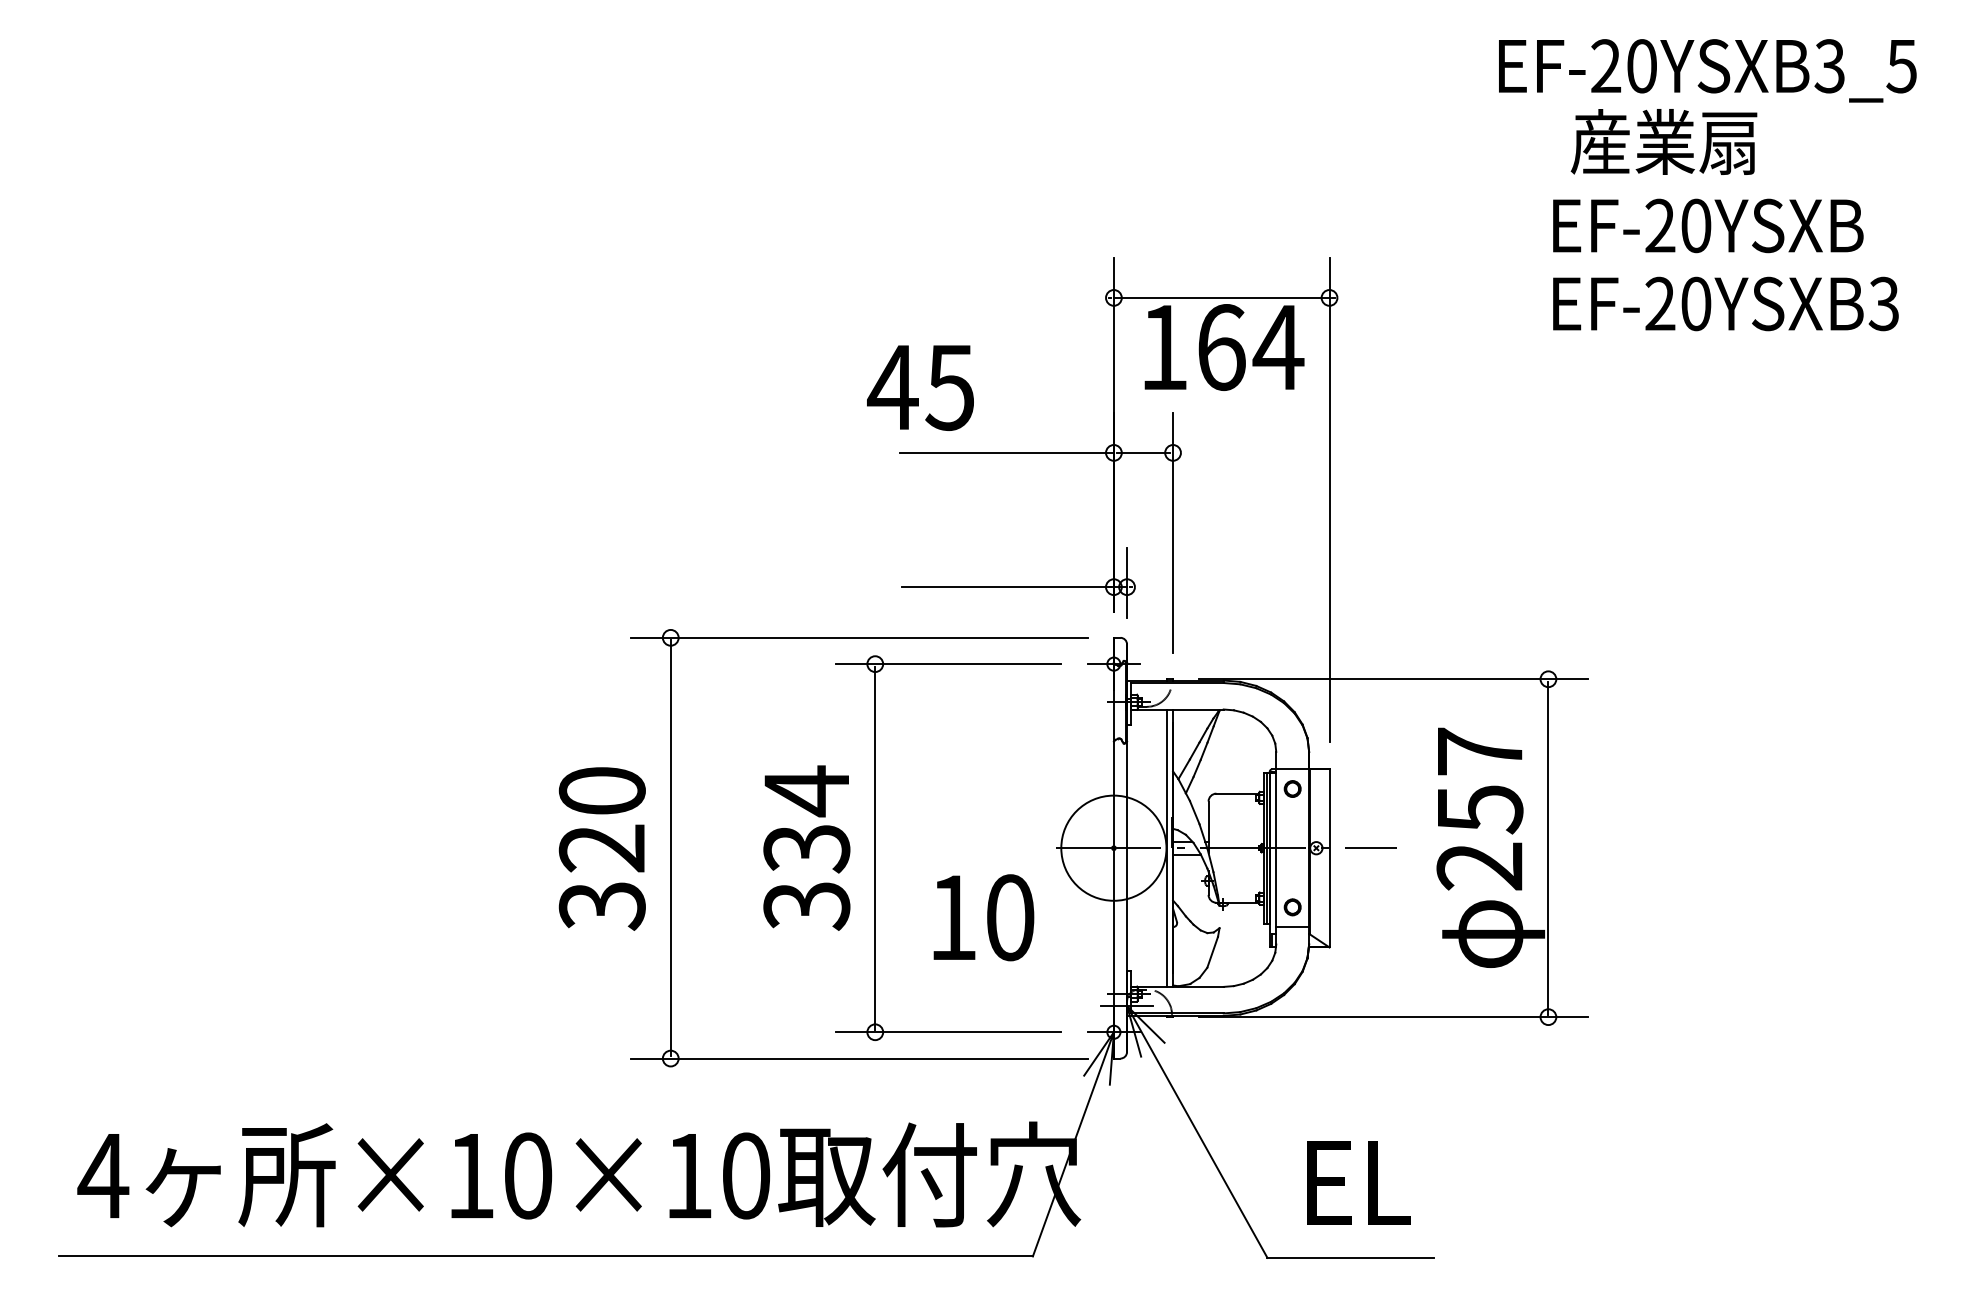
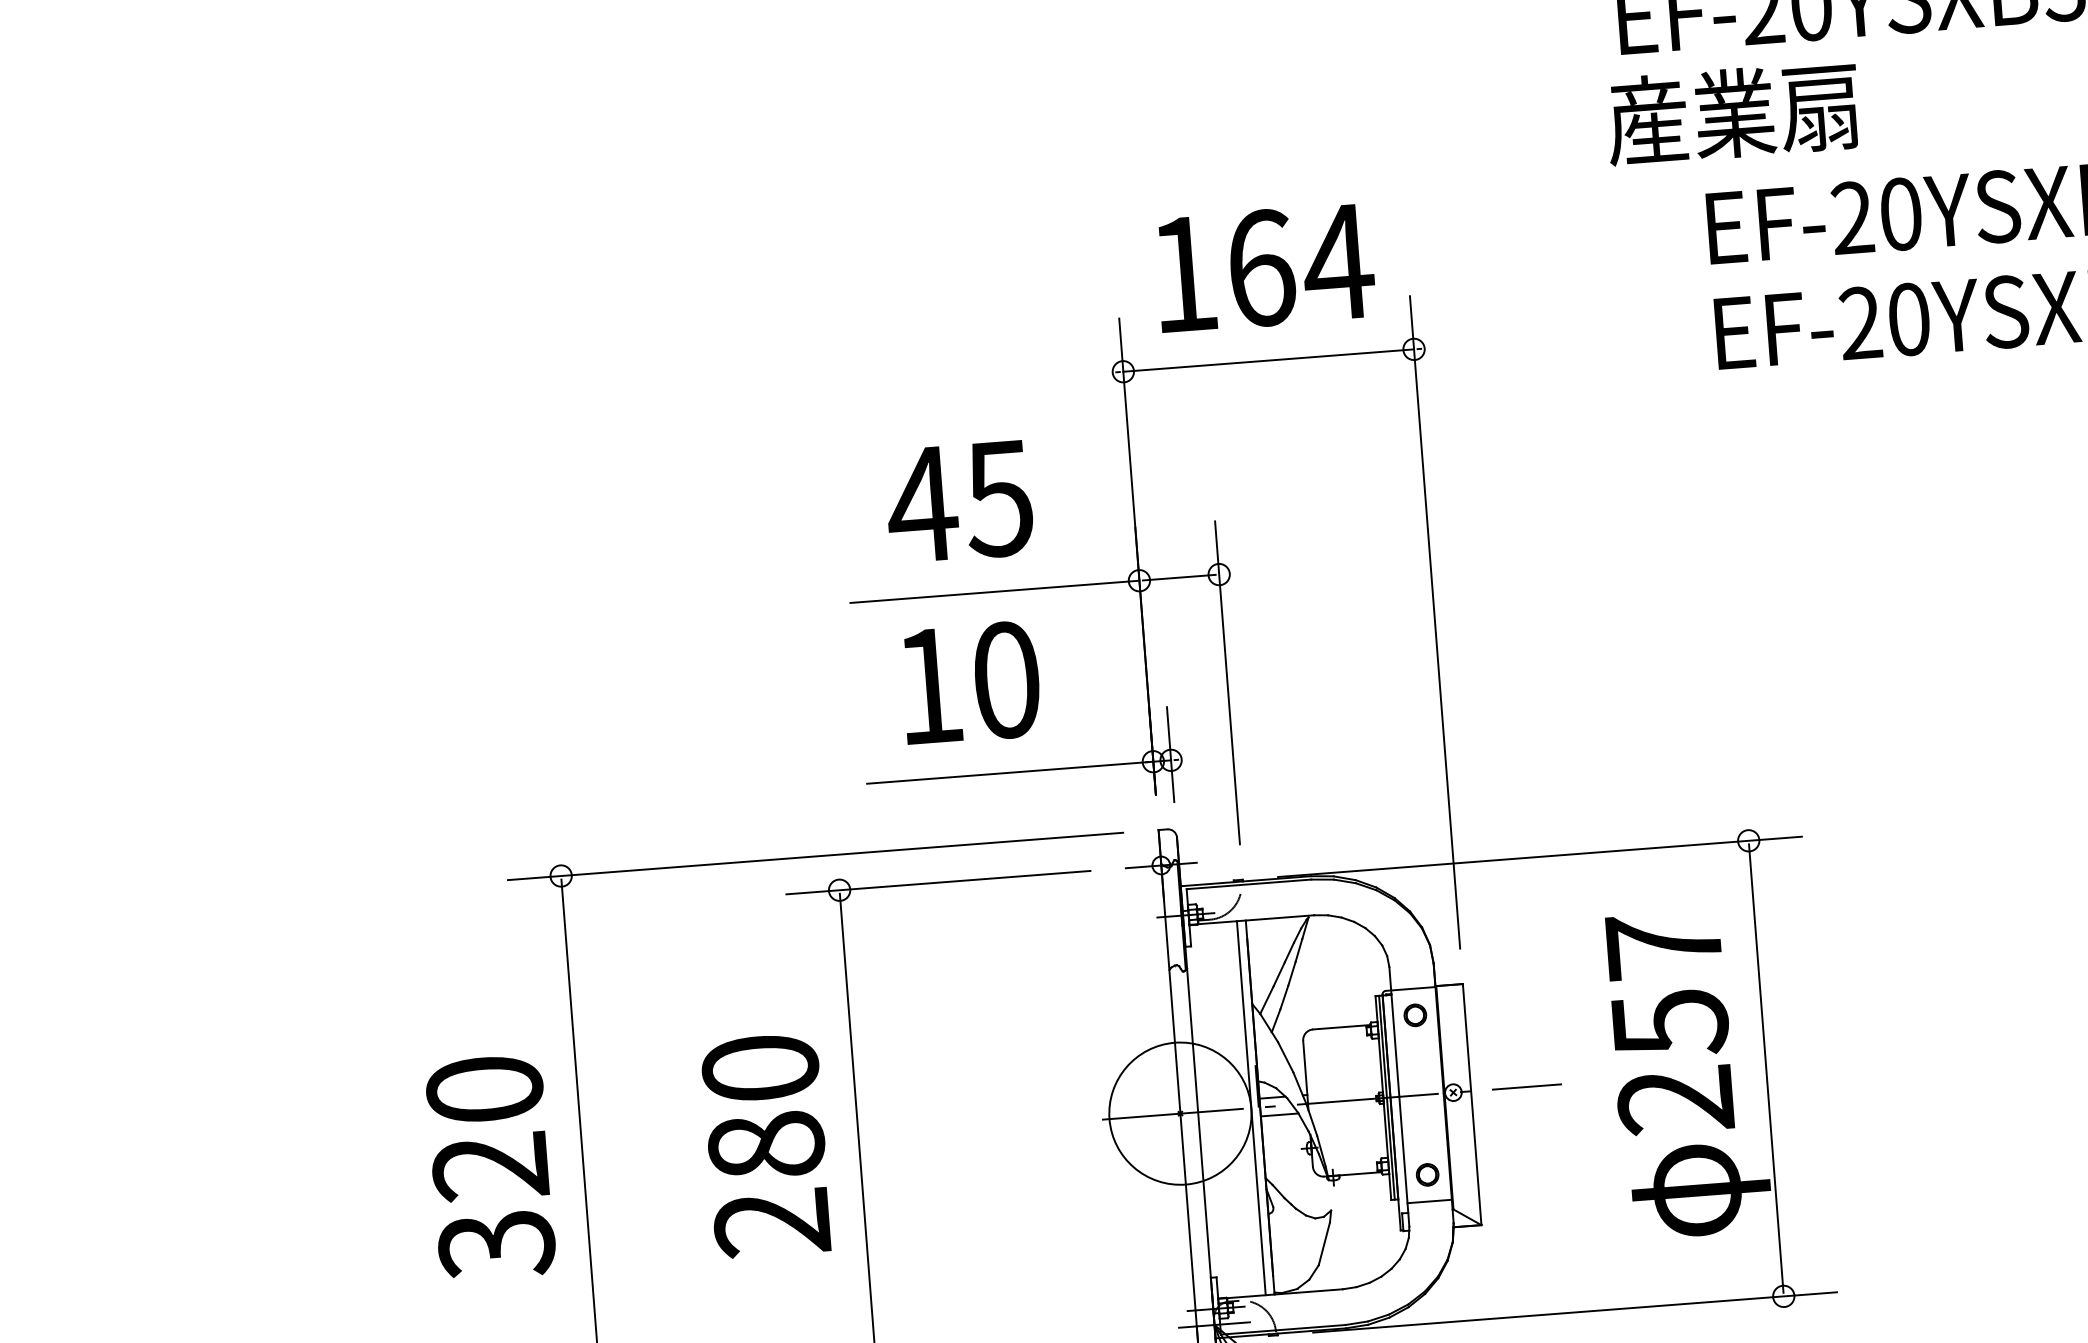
text: (1663, 141) -> (1732, 112), moved
text: (1224, 347) -> (1265, 268), moved
text: (920, 387) -> (959, 501), moved
text: (806, 847) -> (765, 1144), 334 -> 280
text: (983, 917) -> (970, 682), moved

